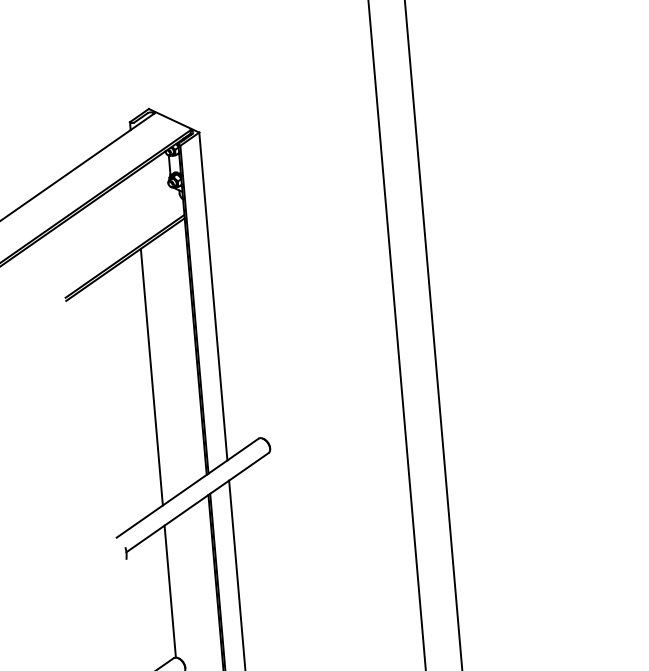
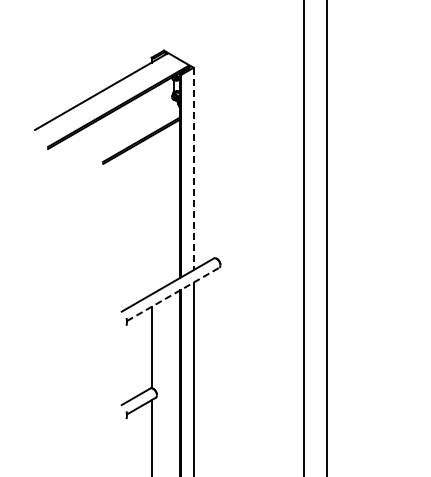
line: (213, 297) -> (193, 169), solid -> dashed
line: (151, 376) -> (151, 214), removed
line: (198, 502) -> (173, 294), solid -> dashed

